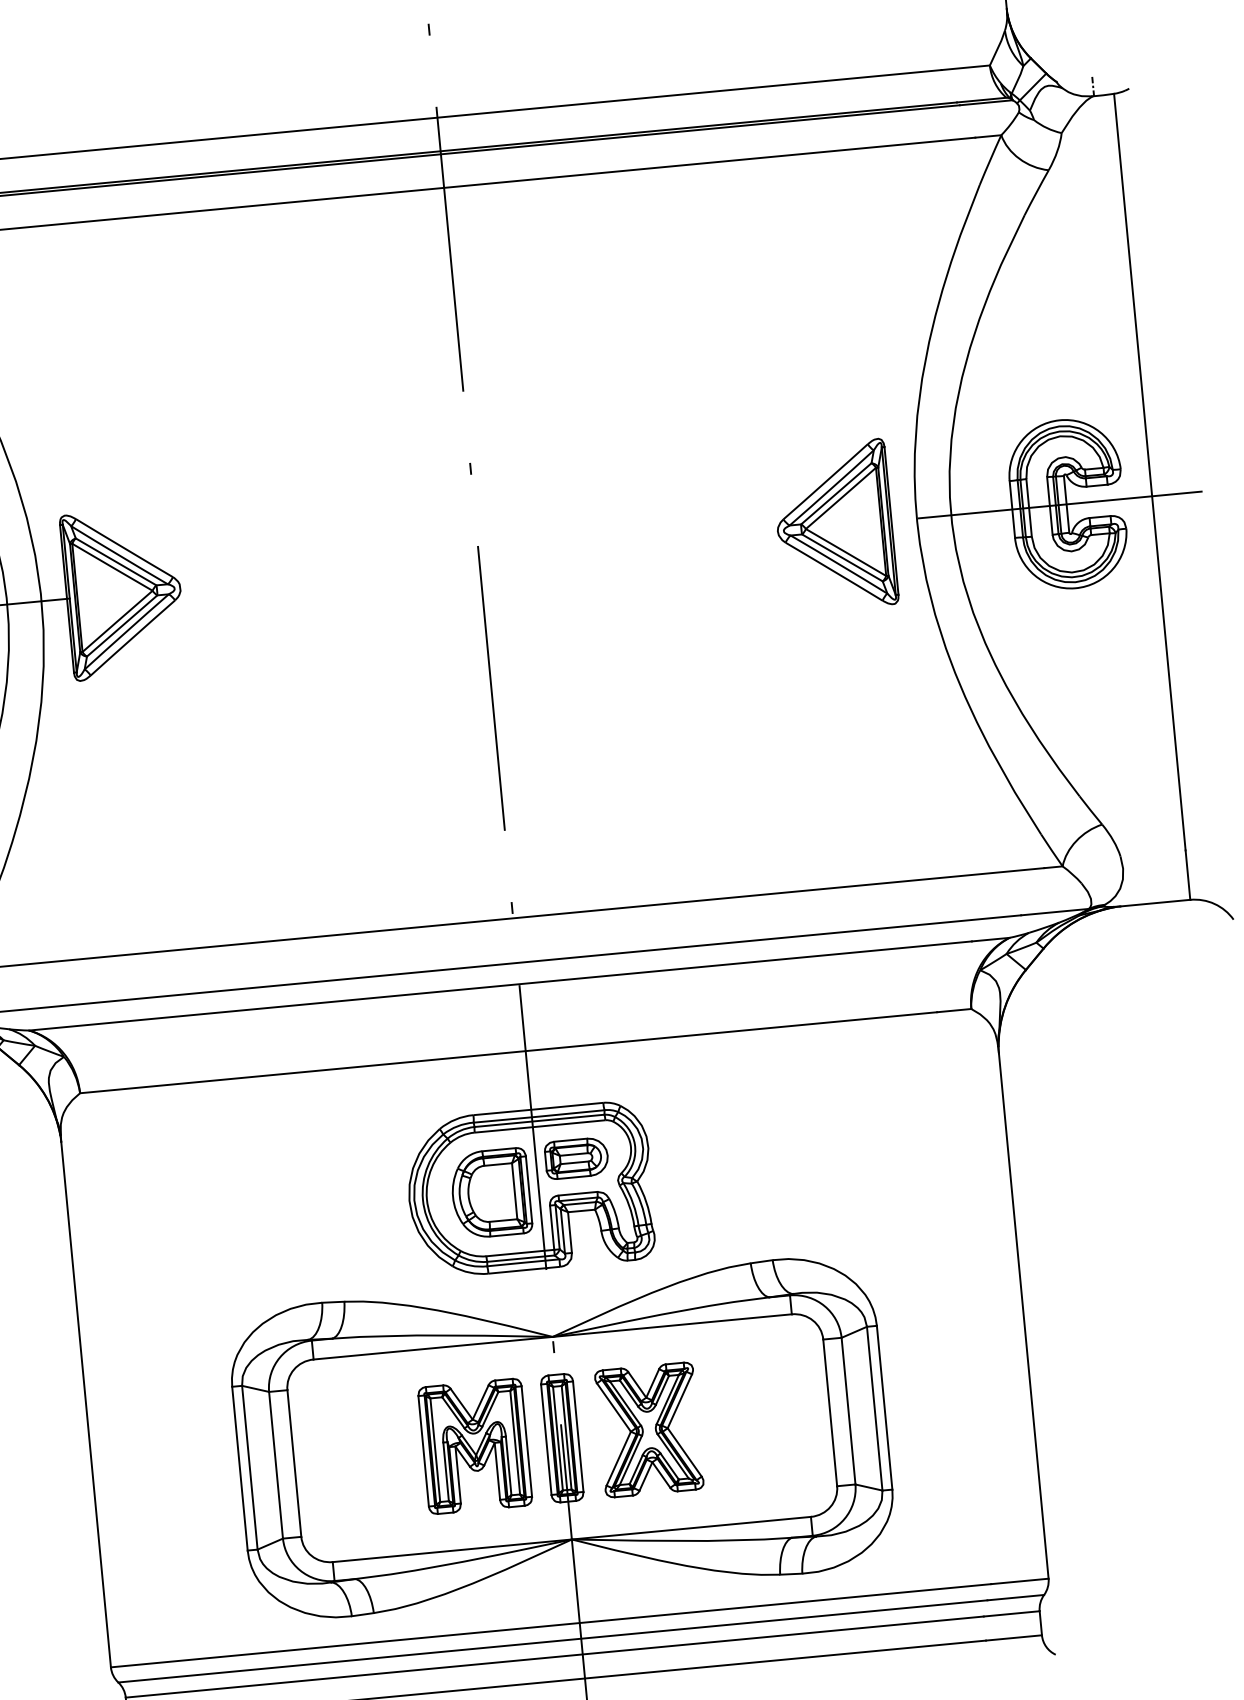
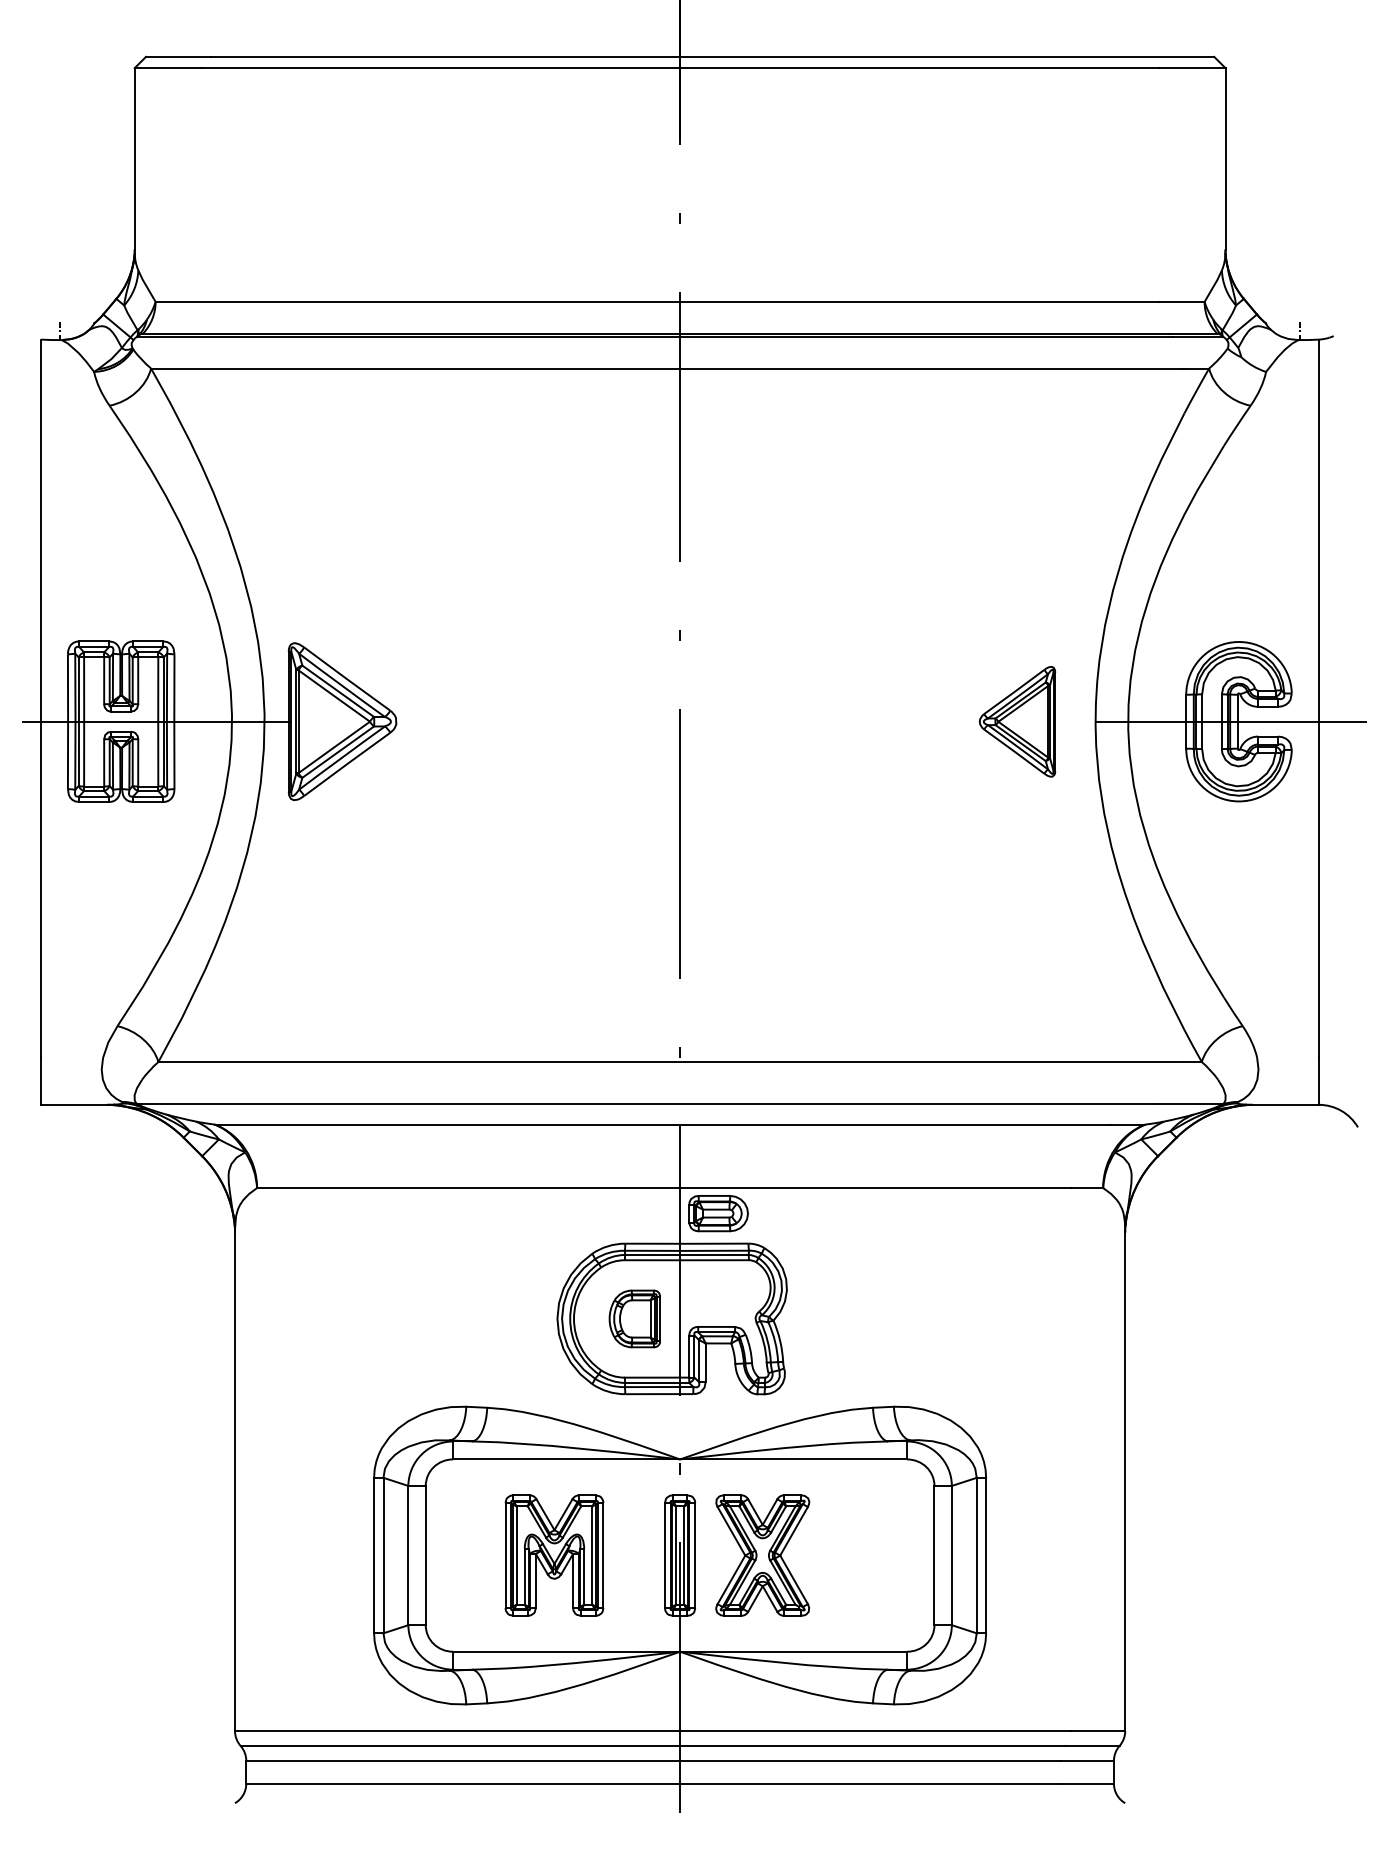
part: (834, 526) -> (1017, 721), size x0.7
part: (576, 1158) -> (718, 1213), moved
part: (490, 1193) -> (634, 1318), size x0.7
part: (475, 1446) -> (554, 1555), moved

